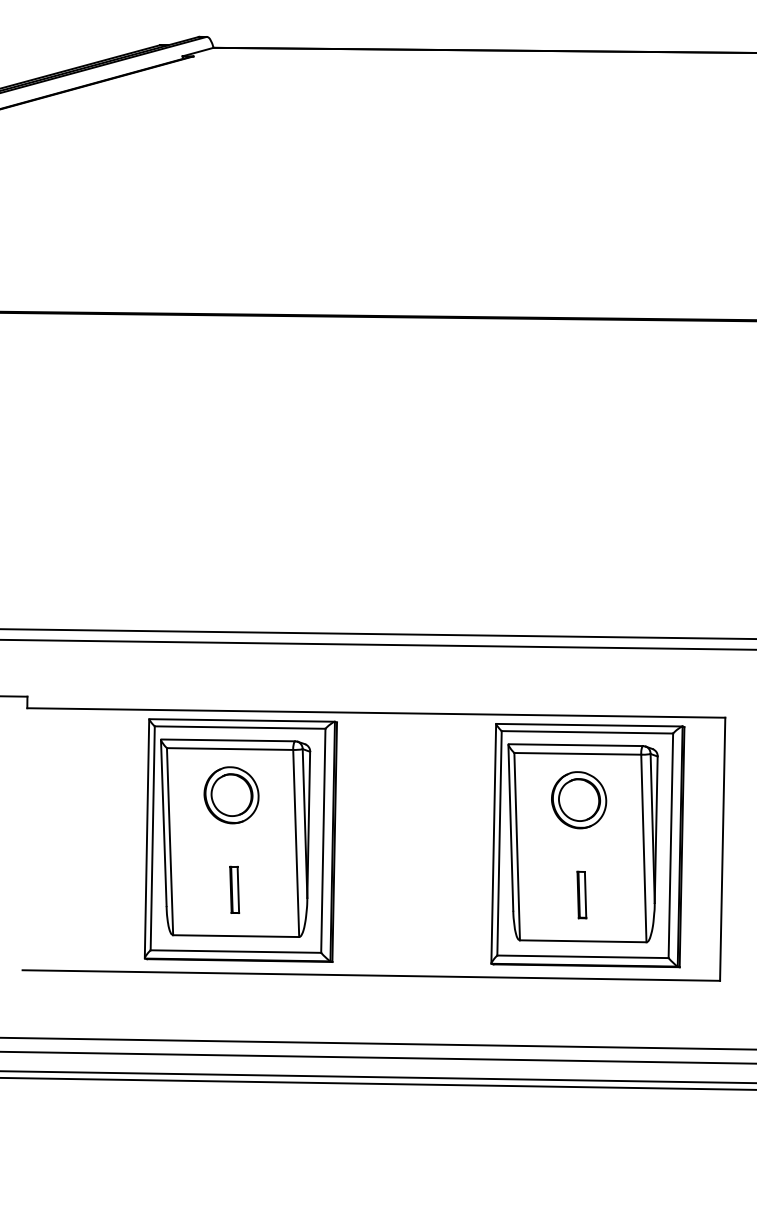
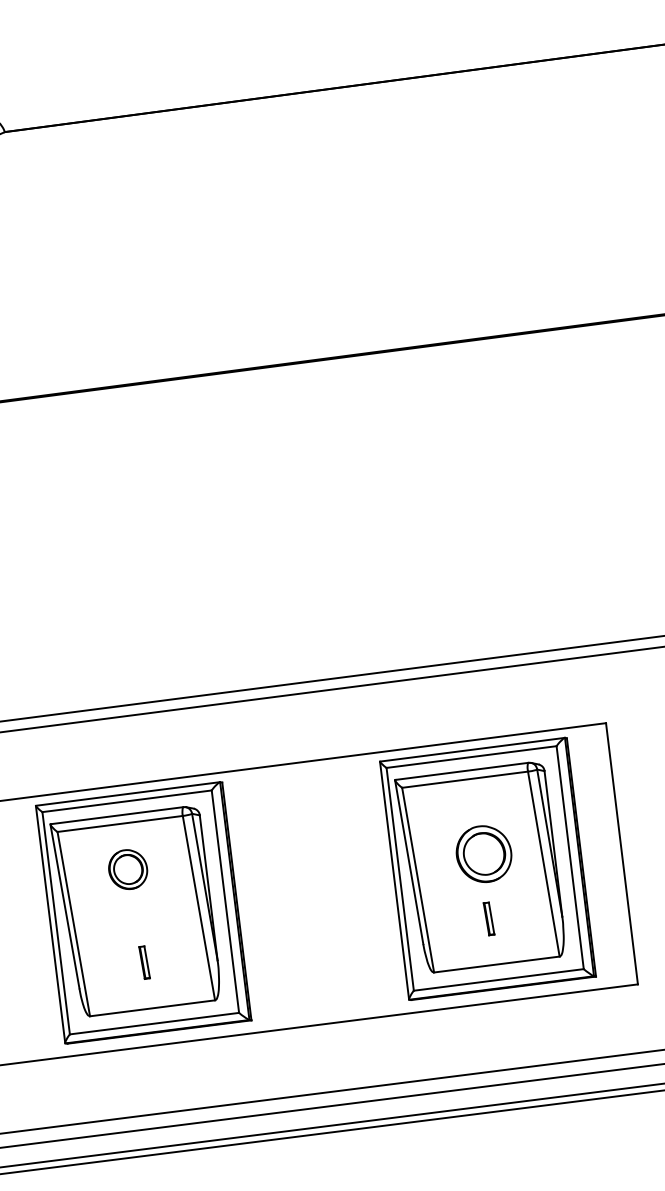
part: (231, 795) -> (128, 869), size x0.7
part: (579, 800) -> (484, 854), moved
part: (234, 889) -> (144, 962), size x0.7
part: (581, 894) -> (488, 918), size x0.7

